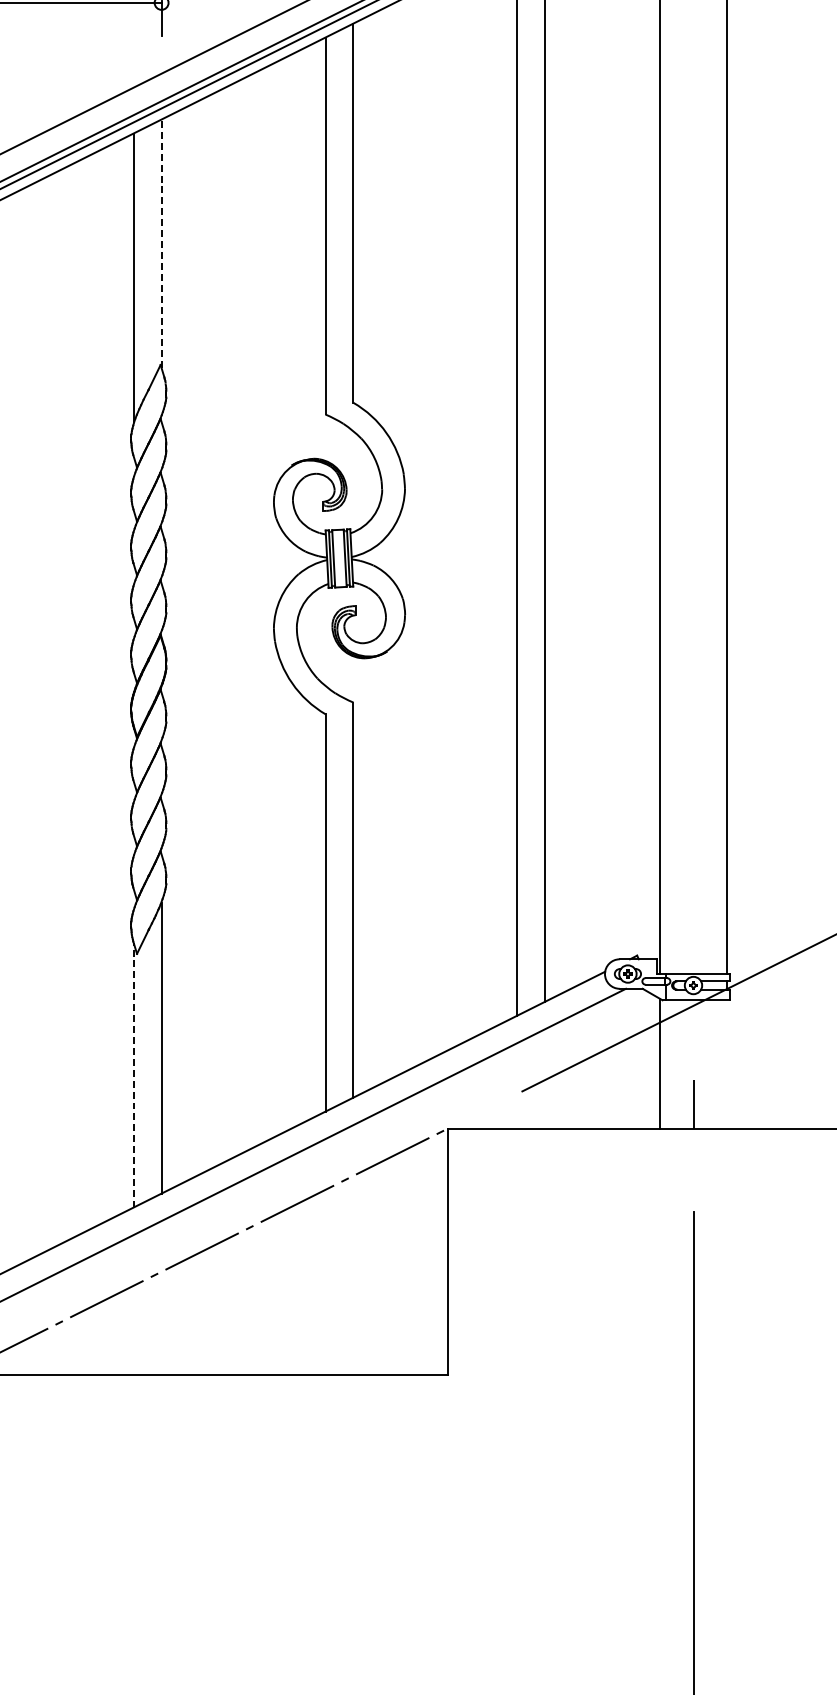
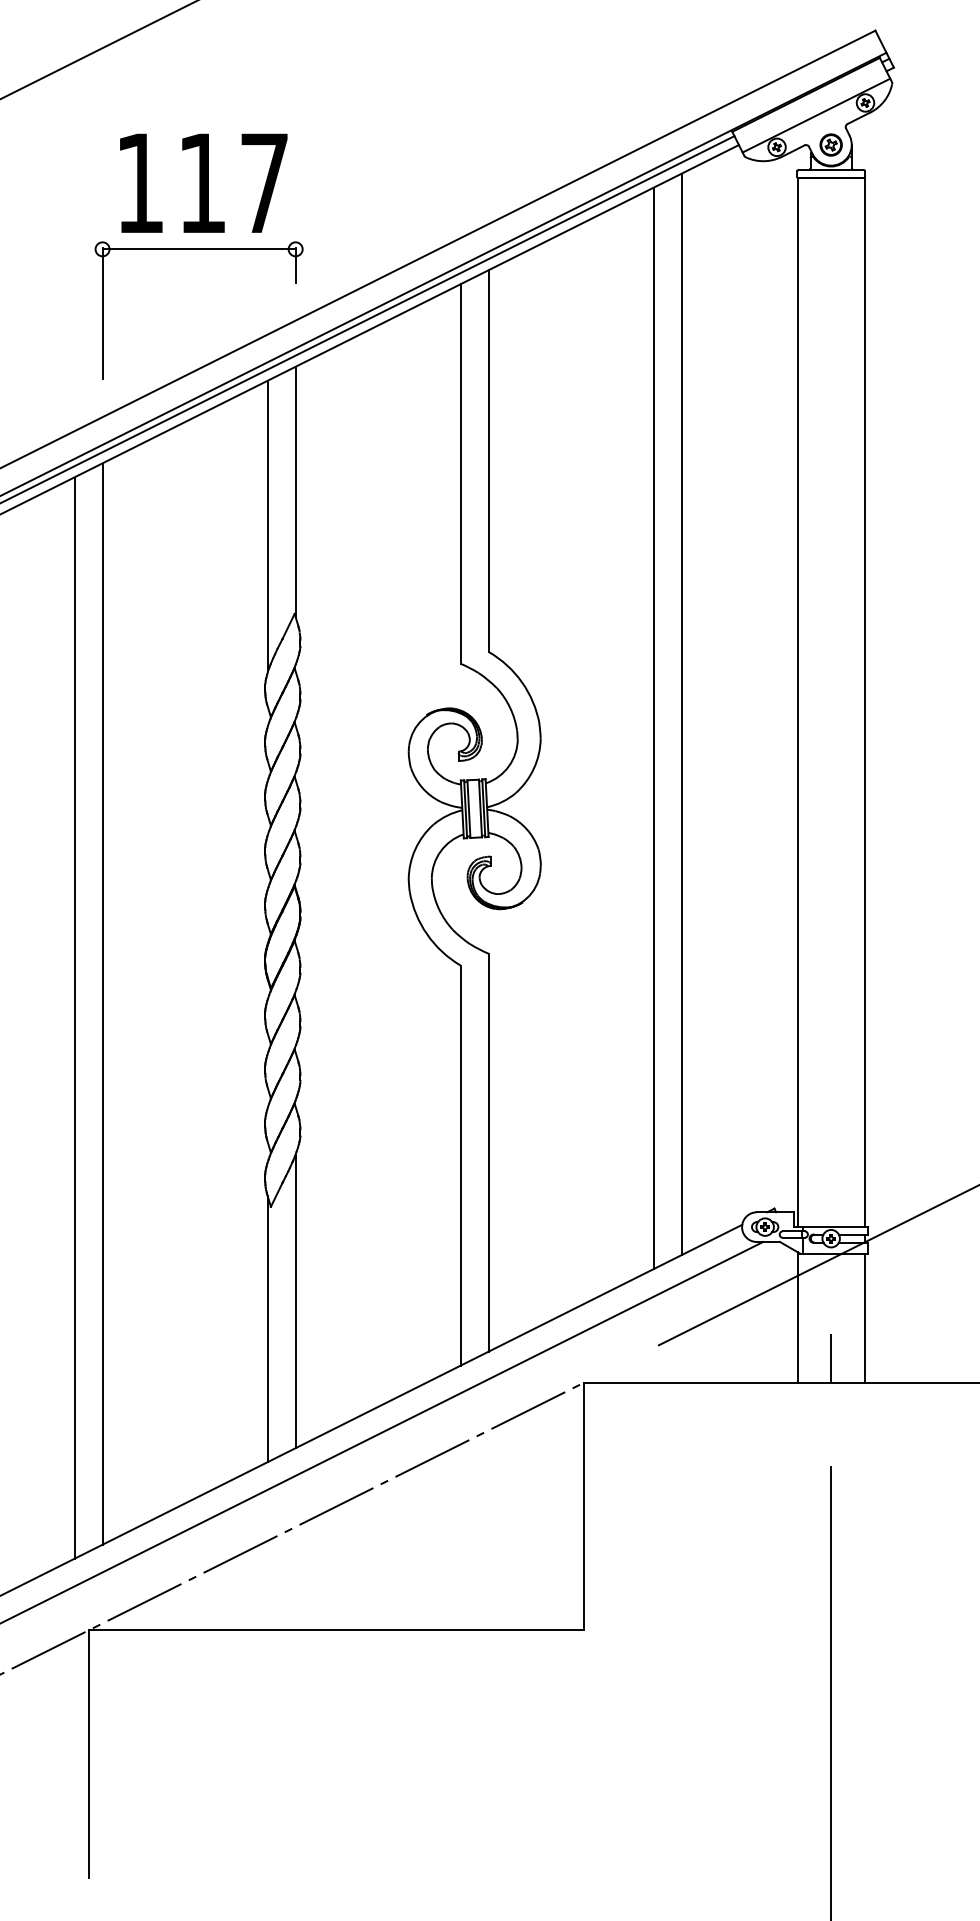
line: (161, 243) -> (295, 491), dashed -> solid
line: (726, 1063) -> (864, 1317), added
line: (133, 1074) -> (267, 1328), dashed -> solid

